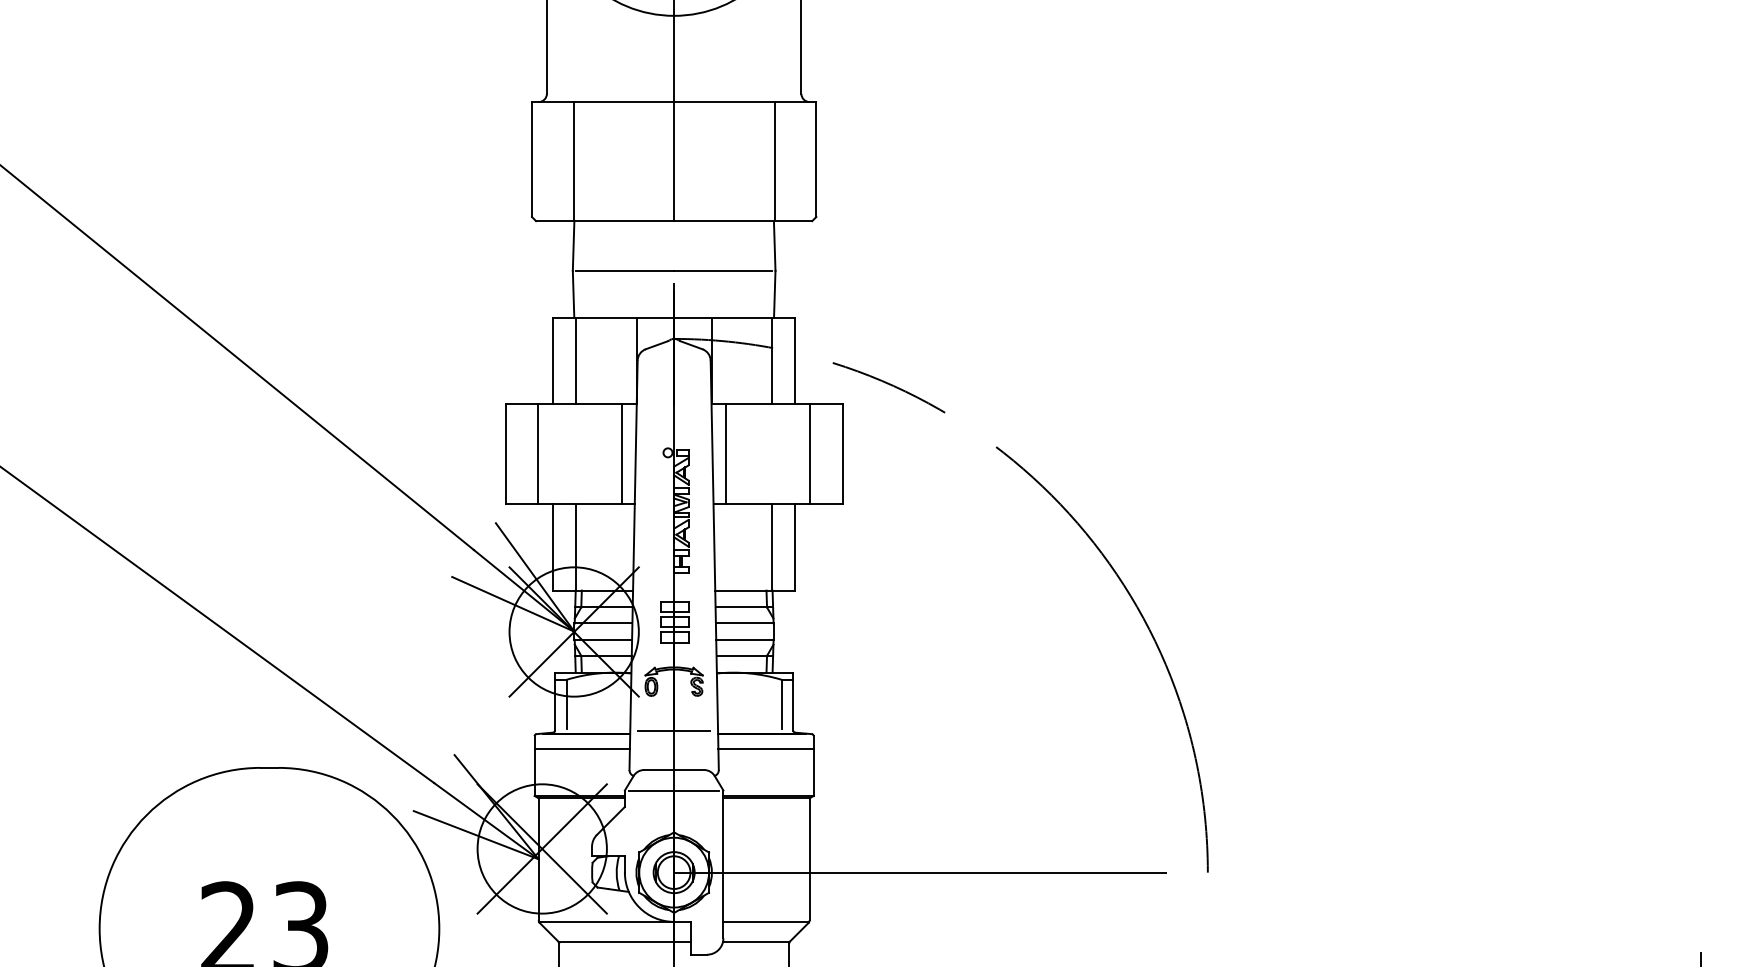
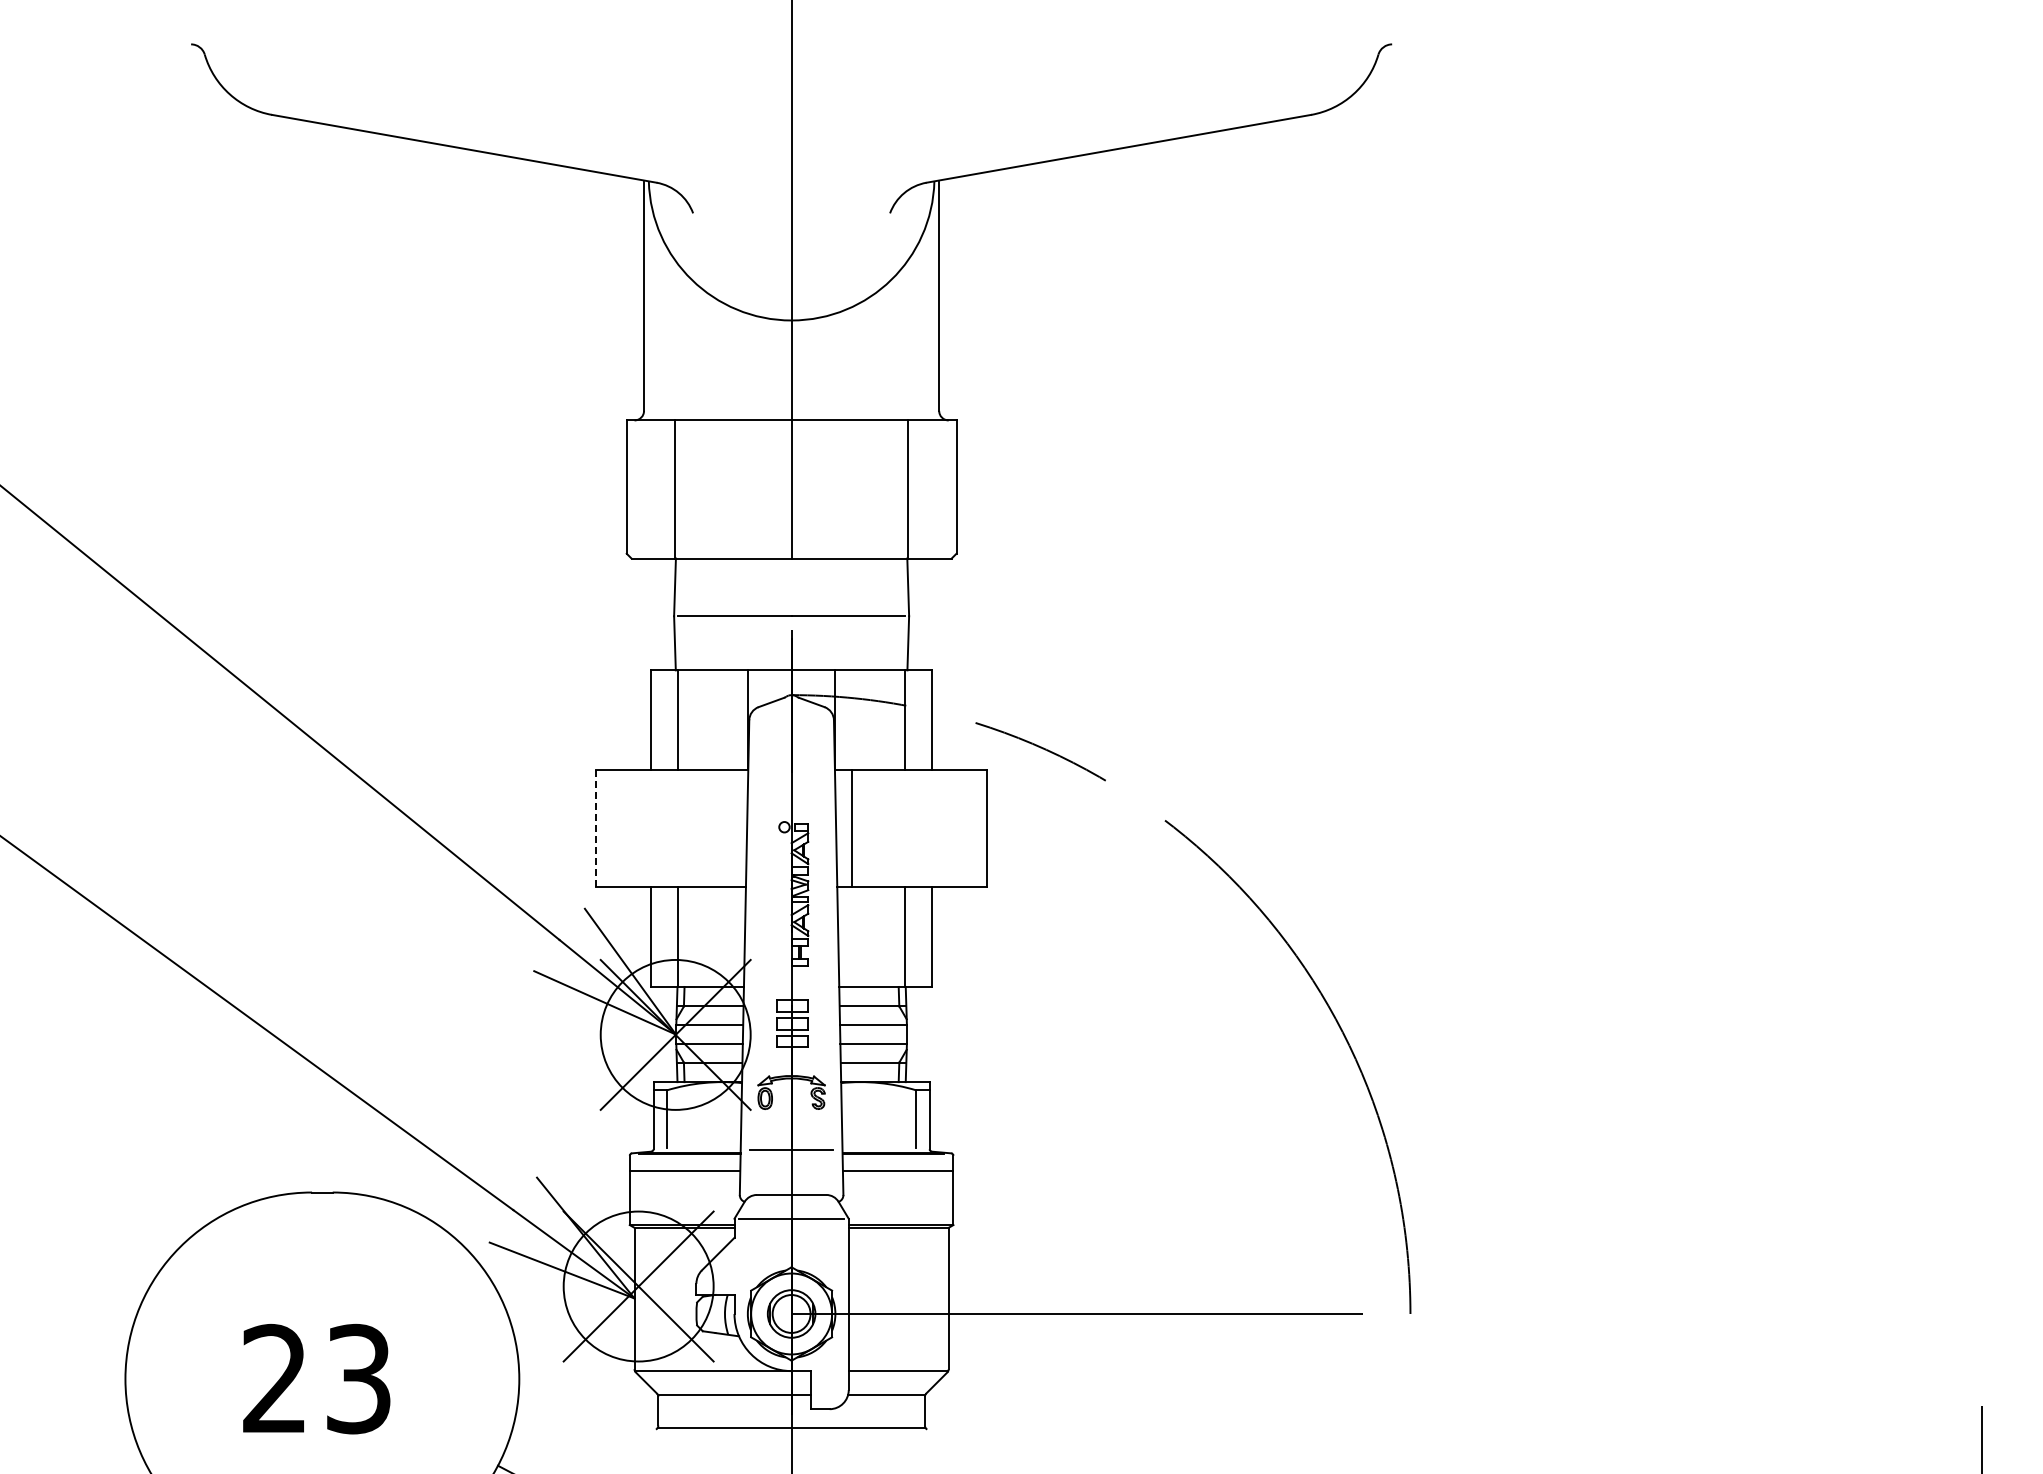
line: (505, 453) -> (596, 828), solid -> dashed
line: (537, 453) -> (633, 828), removed
line: (622, 453) -> (731, 828), removed
line: (810, 453) -> (949, 828), removed

